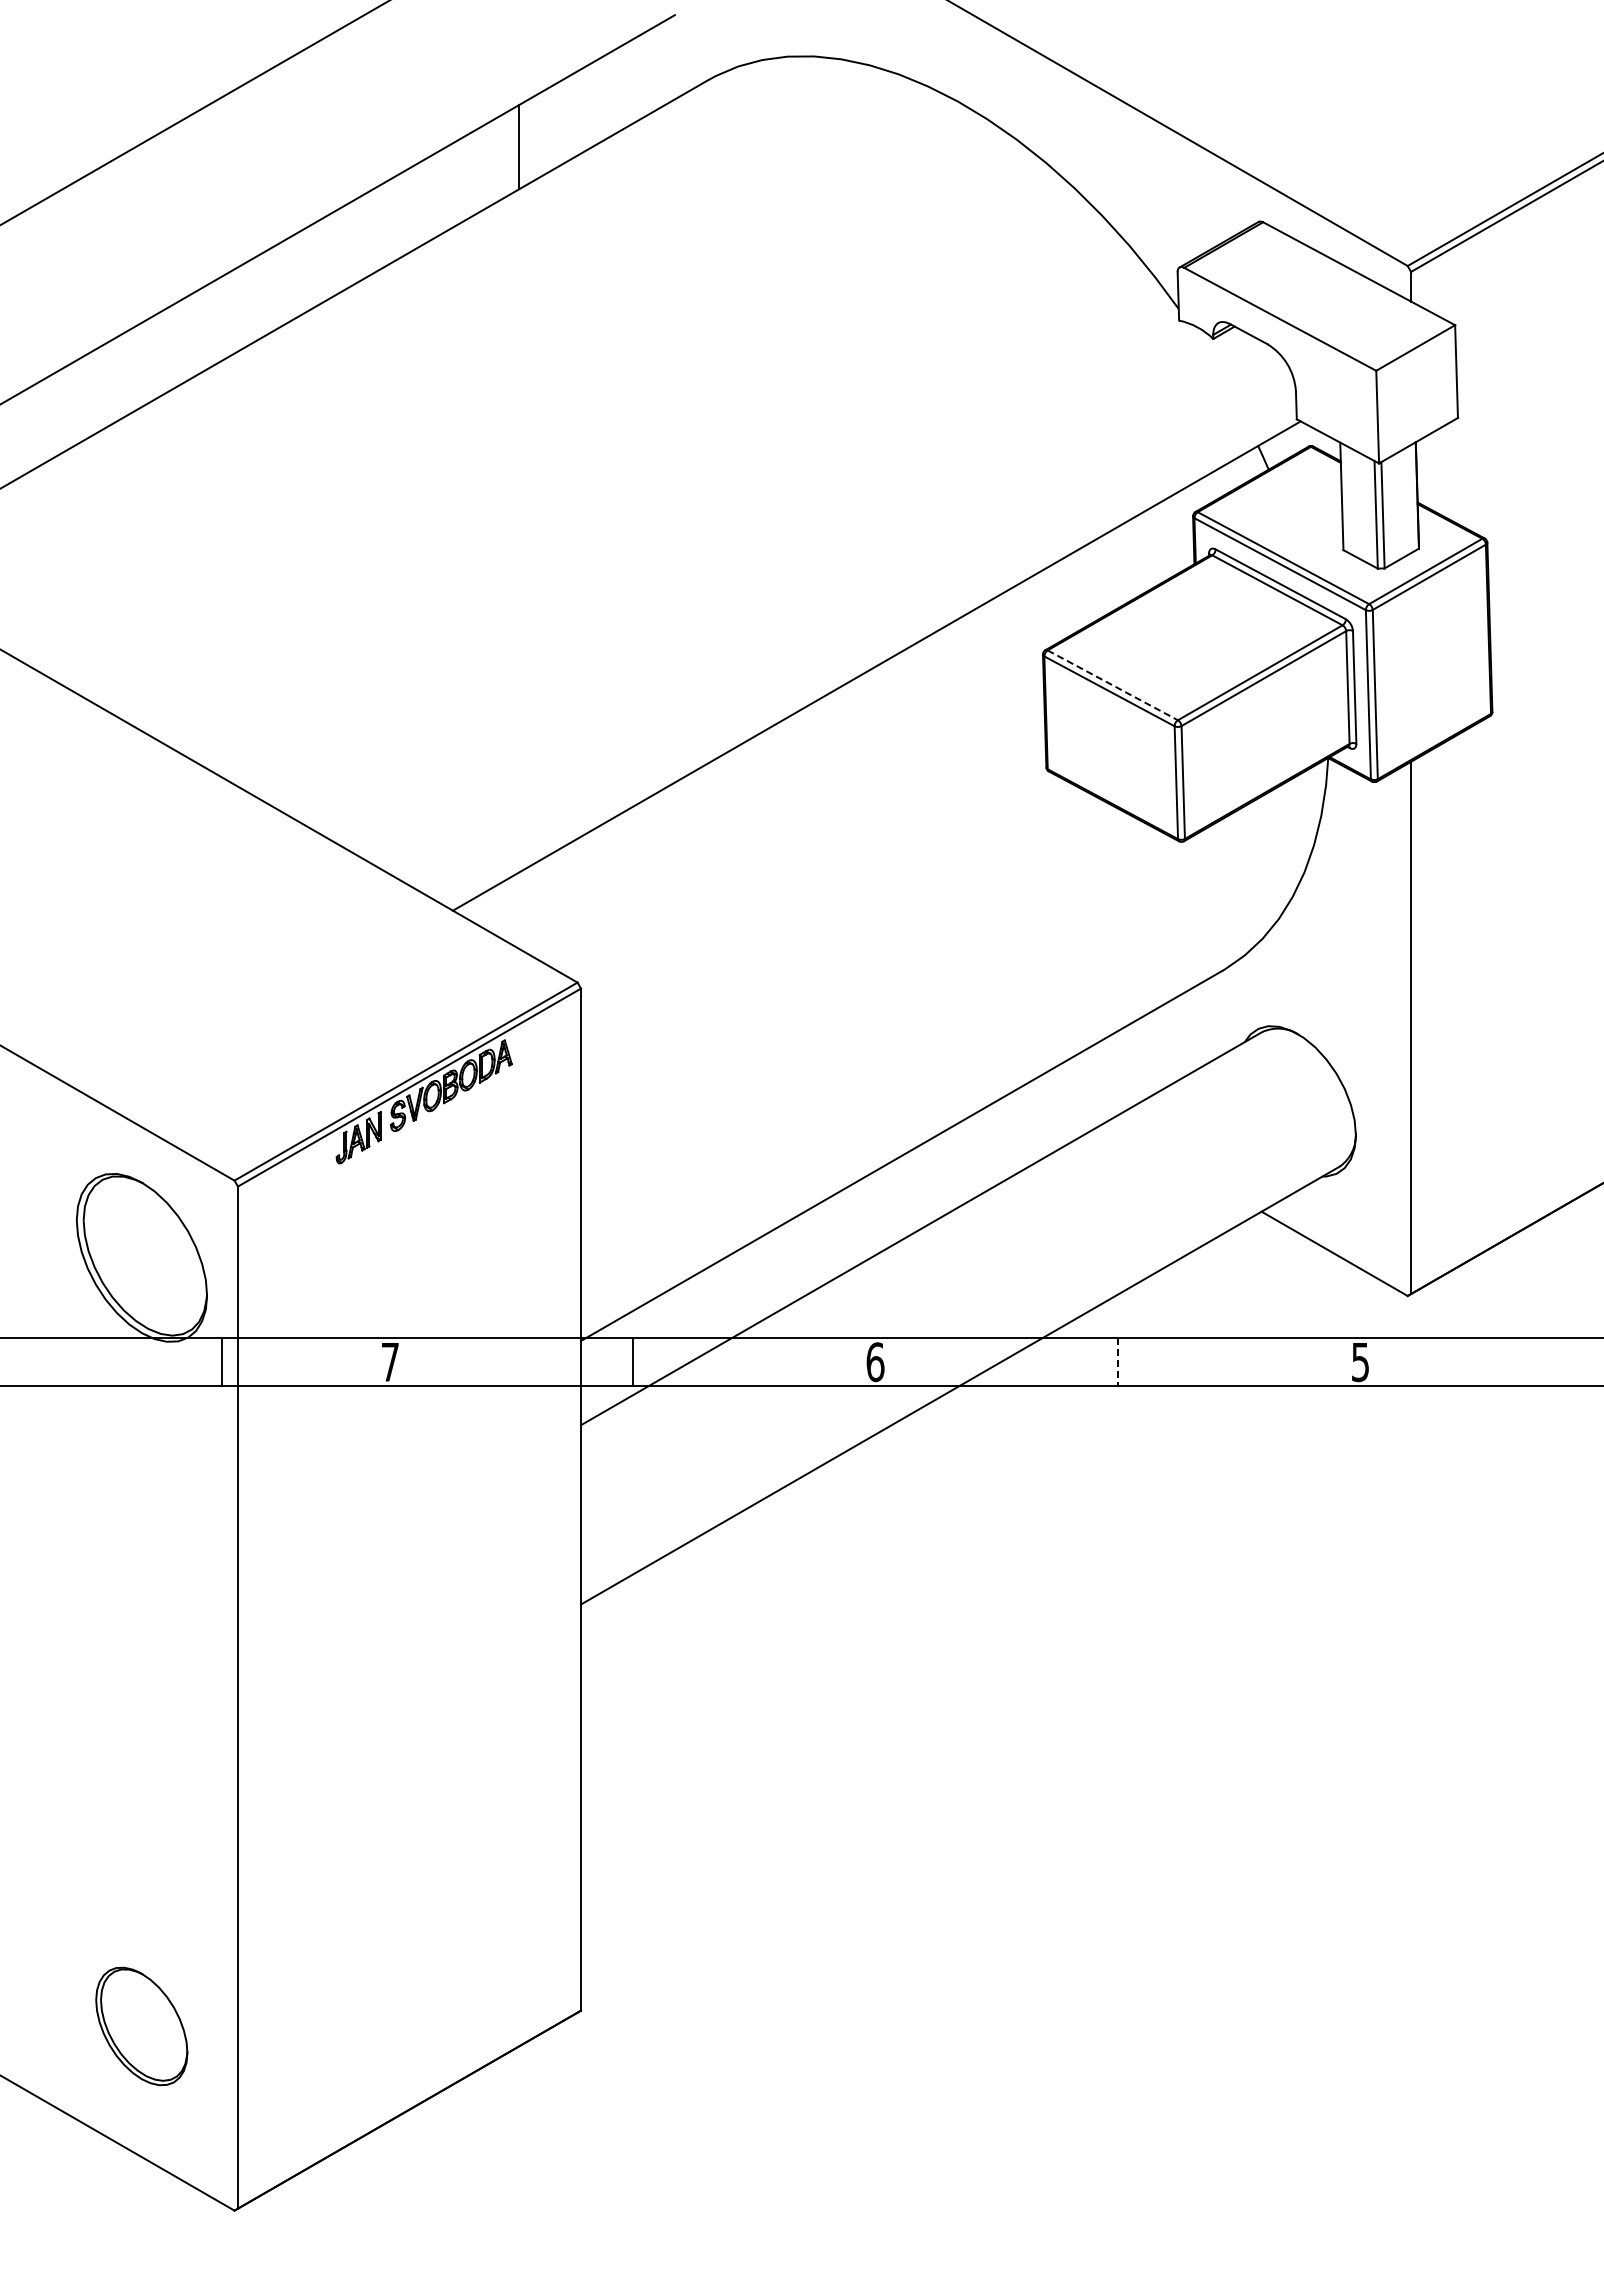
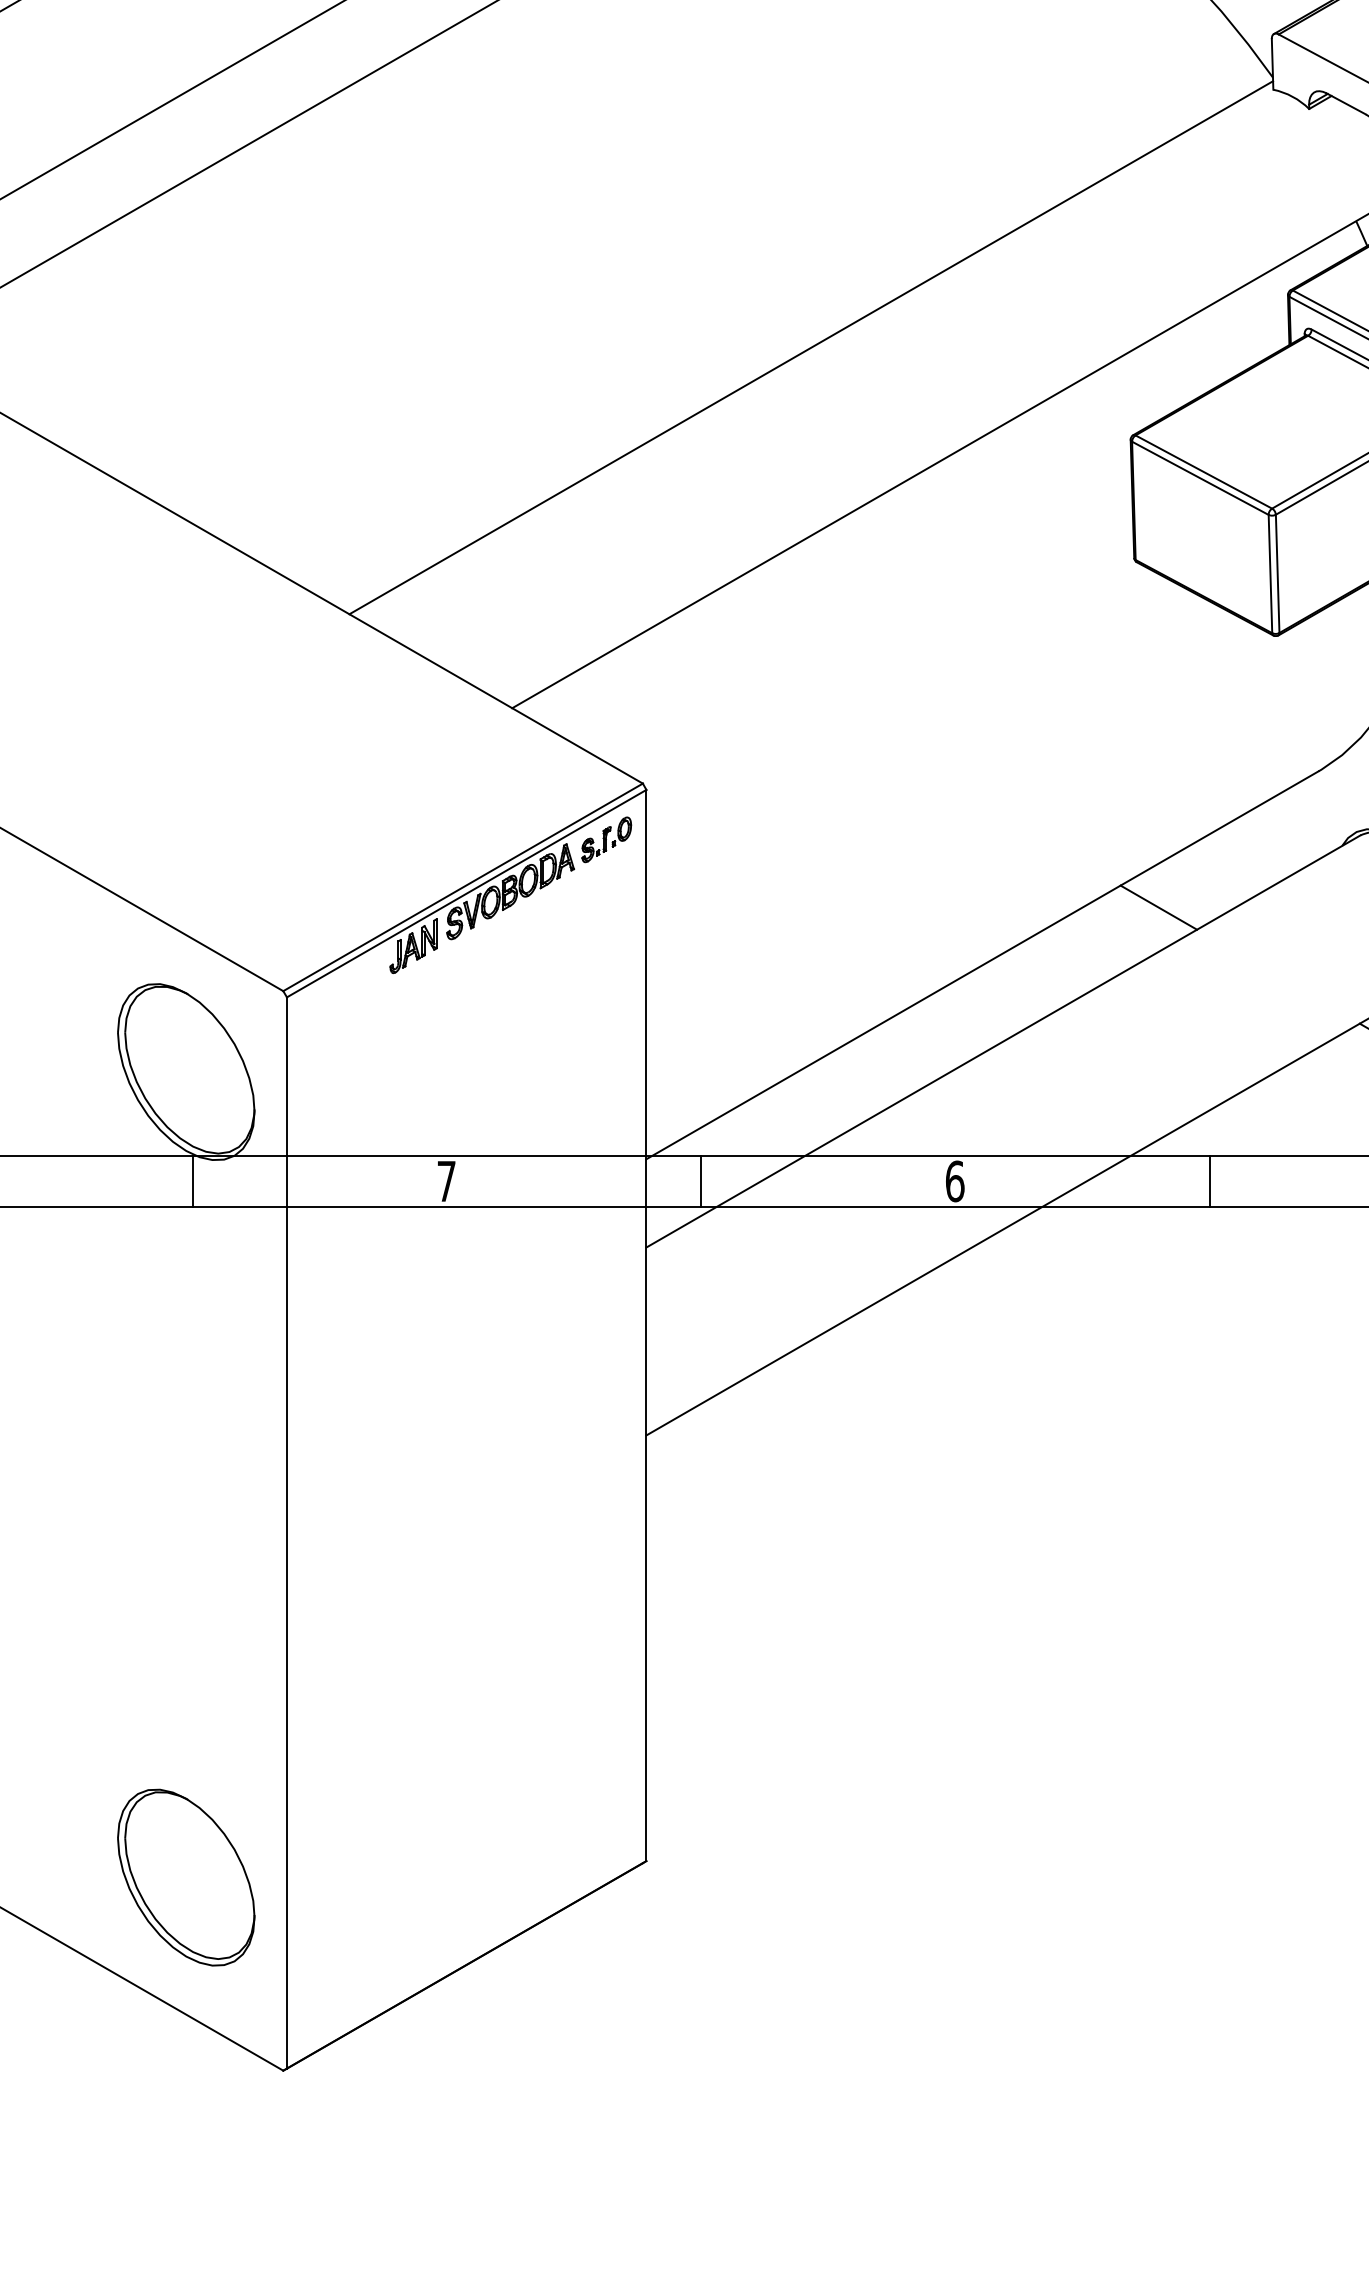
line: (737, 566) -> (810, 347), added
line: (1112, 685) -> (1203, 472), dashed -> solid
part: (542, 1036) -> (606, 840), added
line: (1069, 1100) -> (1158, 907), added
line: (222, 1361) -> (193, 1180), moved
line: (1118, 1362) -> (1209, 1181), dashed -> solid
part: (141, 2026) -> (185, 1877), size x1.43

